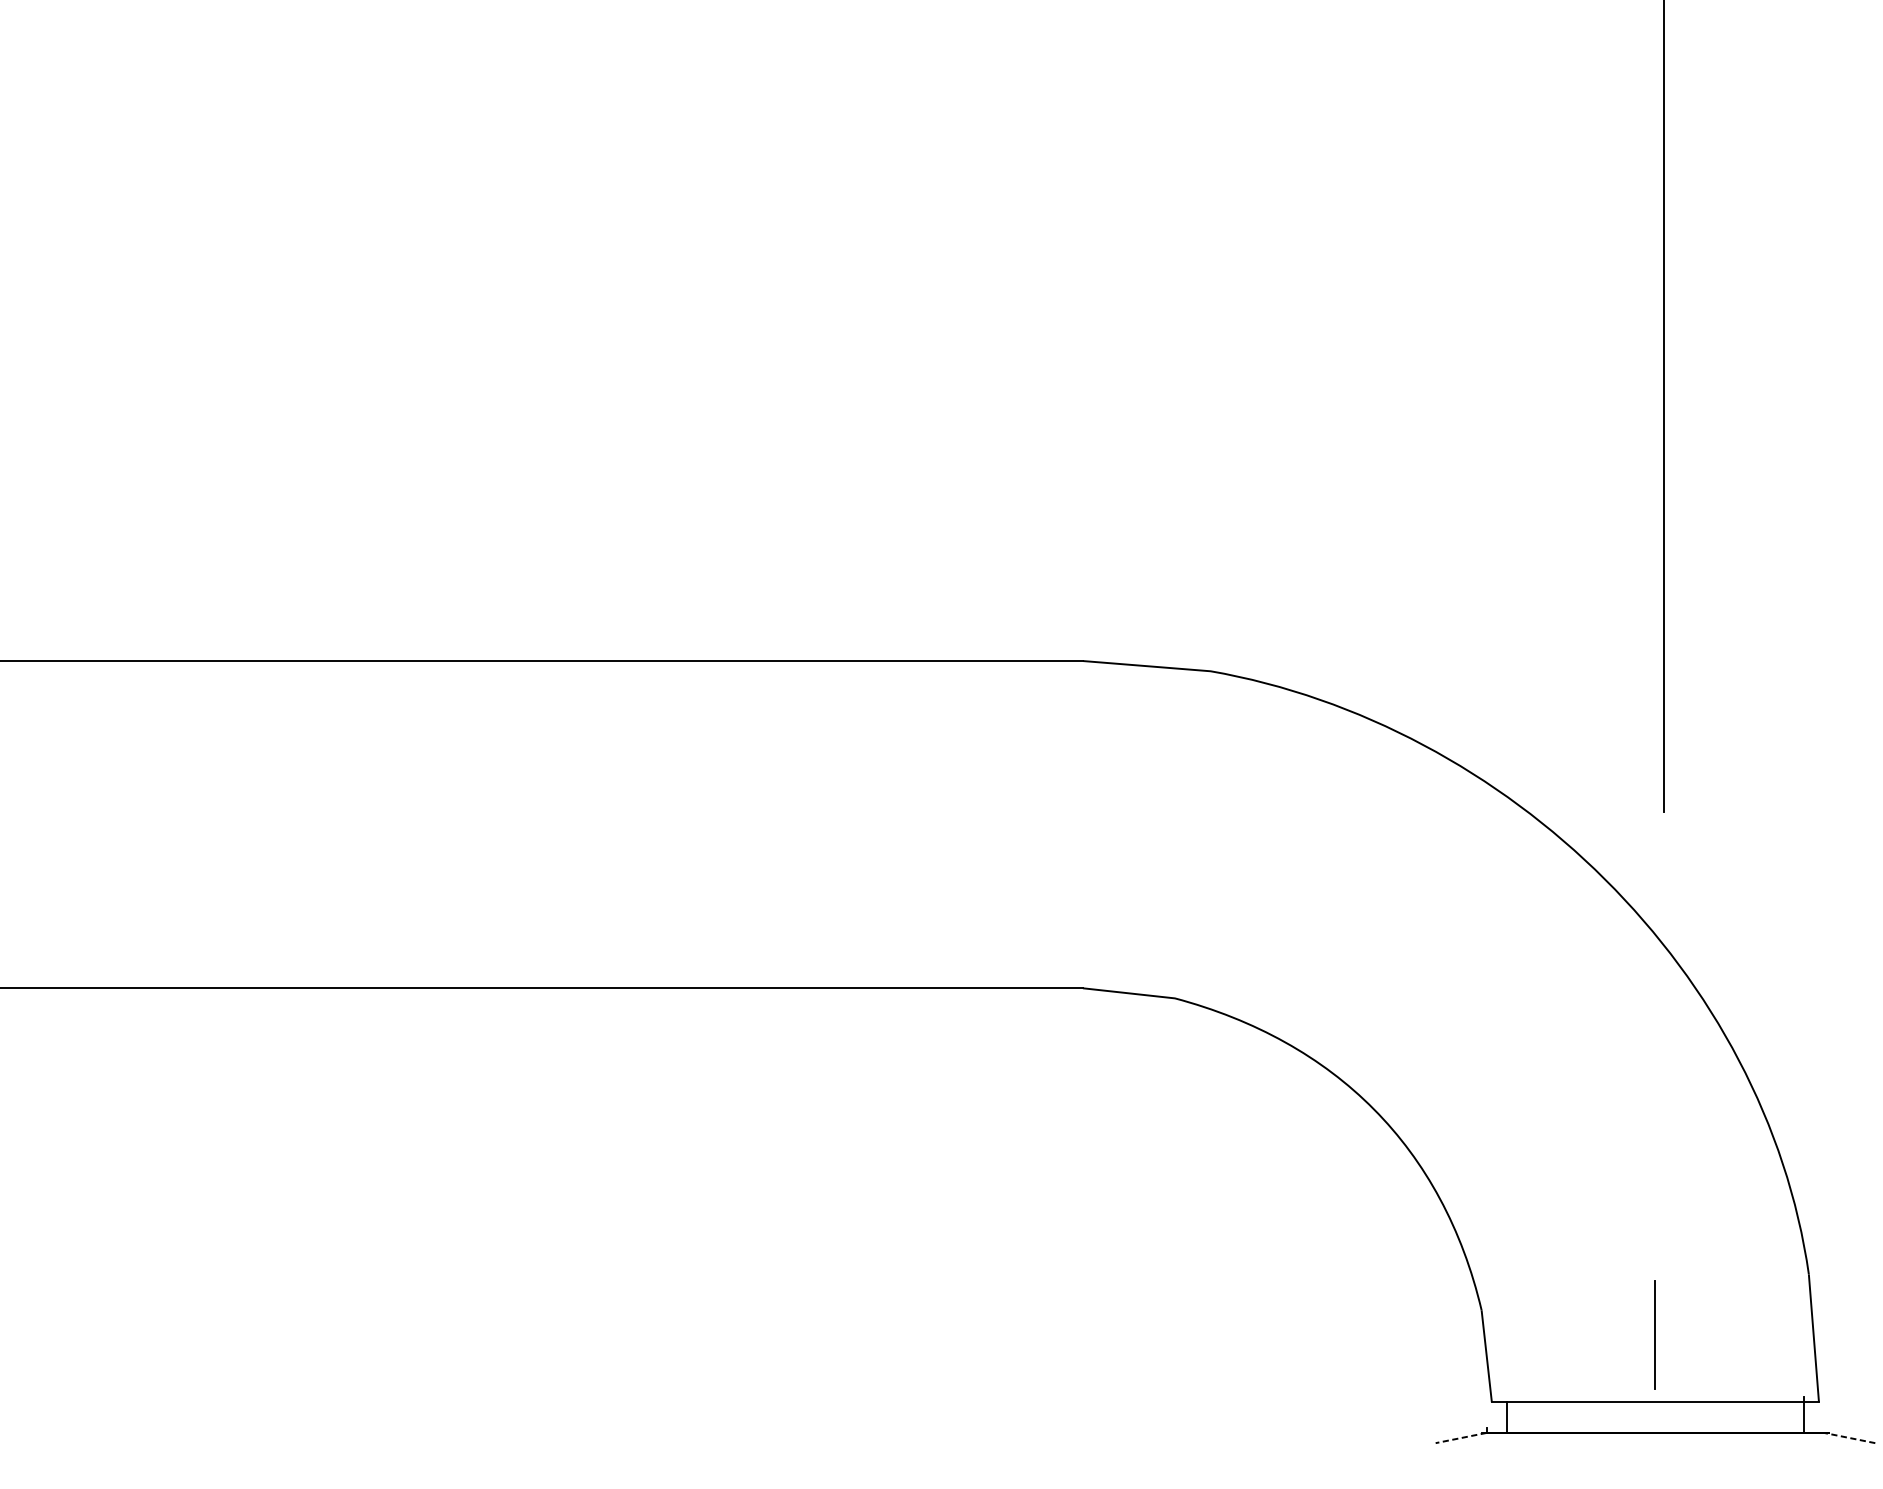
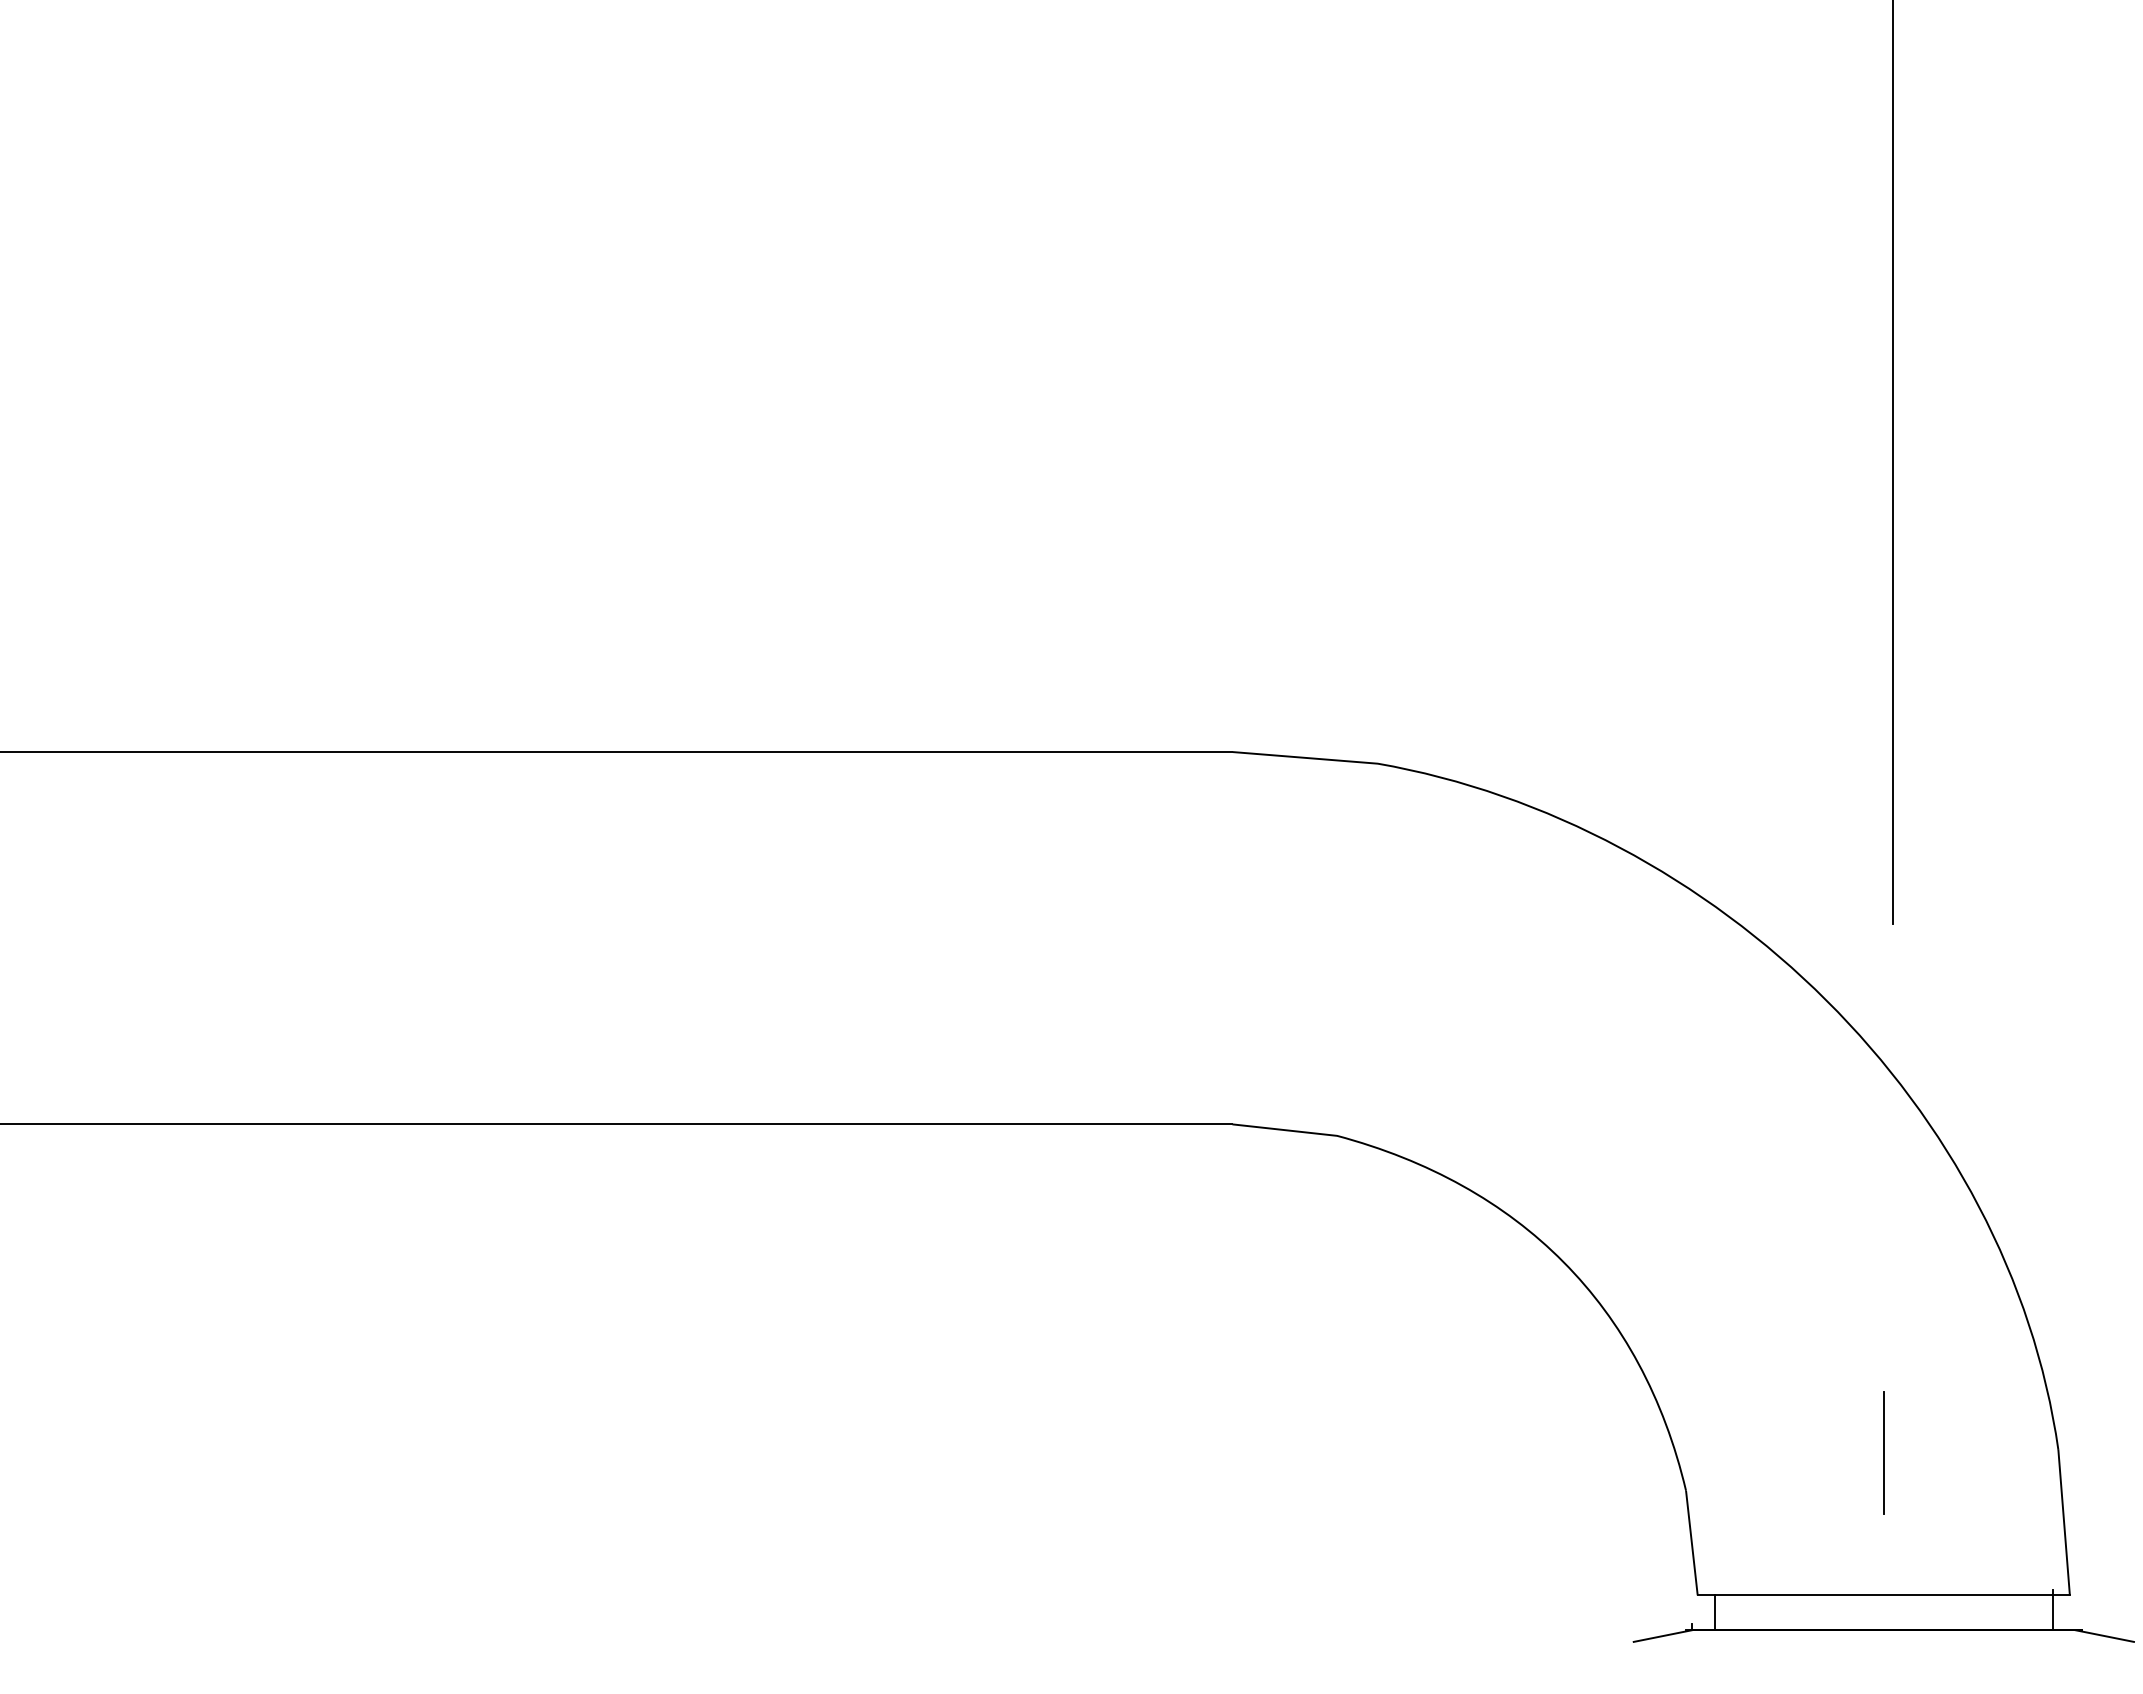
line: (1655, 1334) -> (1883, 1452), moved
line: (1460, 1438) -> (1662, 1636), dashed -> solid
line: (1849, 1438) -> (2104, 1636), dashed -> solid

